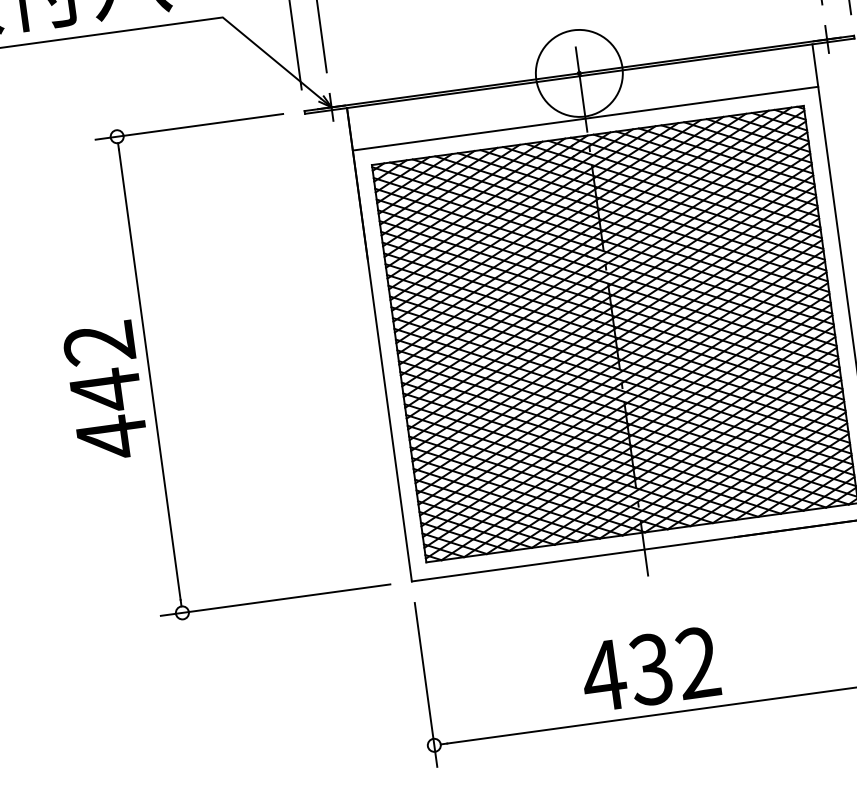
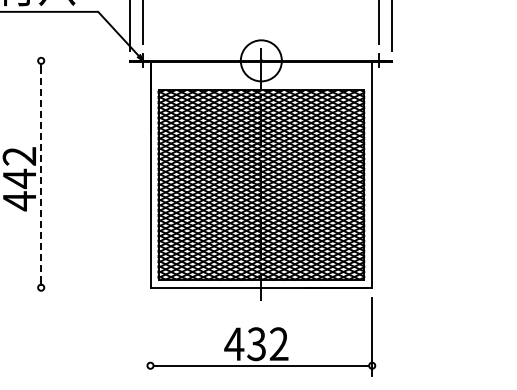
line: (585, 118) -> (261, 82), removed
line: (189, 126) -> (75, 60), removed
line: (150, 375) -> (41, 174), solid -> dashed
line: (275, 599) -> (85, 287), removed
line: (425, 683) -> (150, 336), removed

